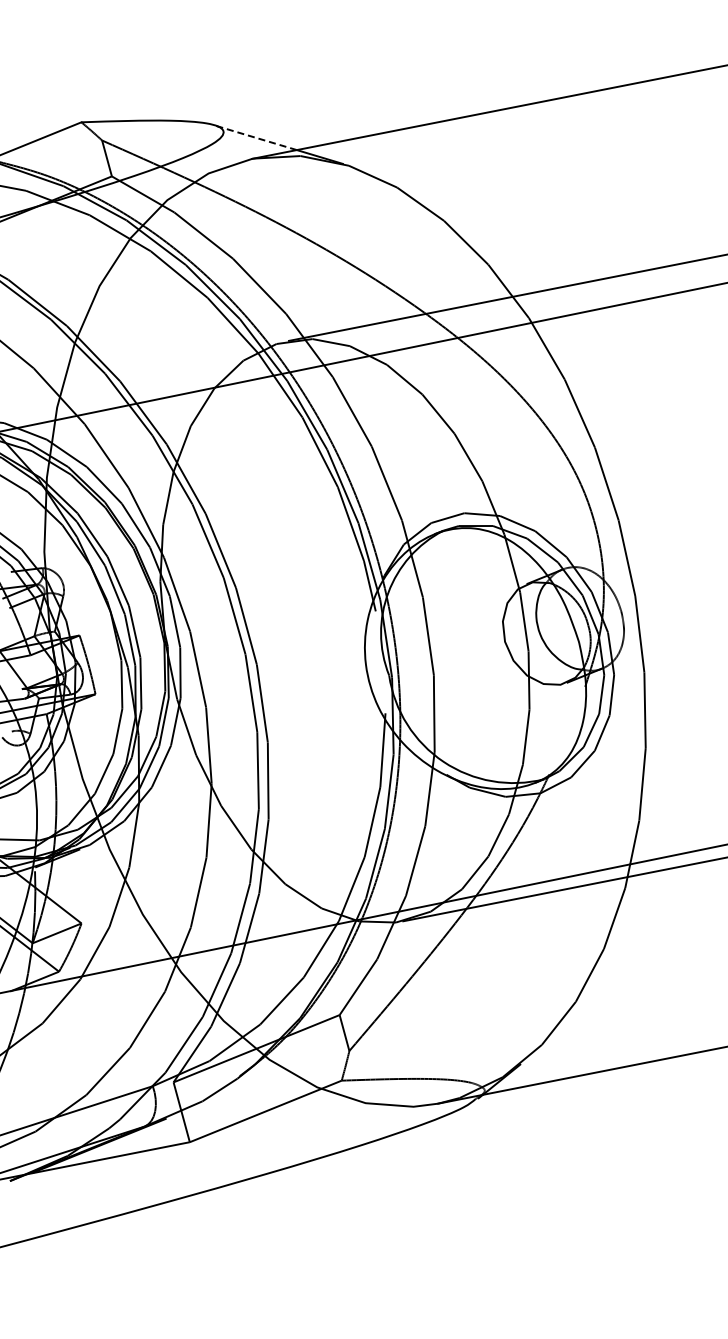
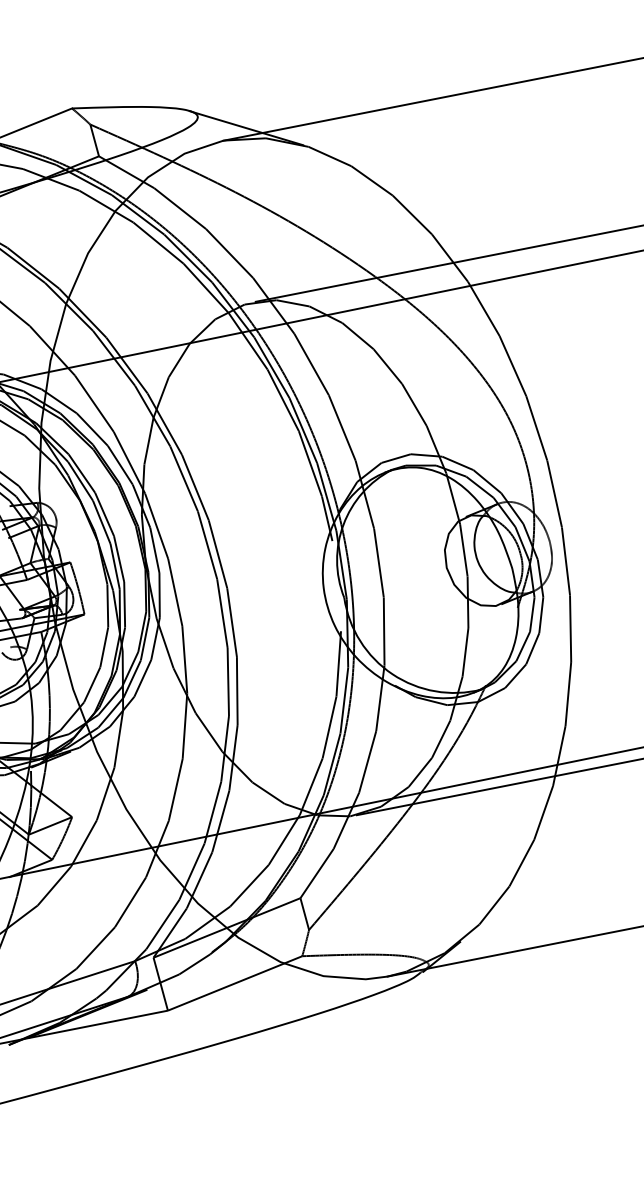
line: (255, 137) -> (226, 121), dashed -> solid

